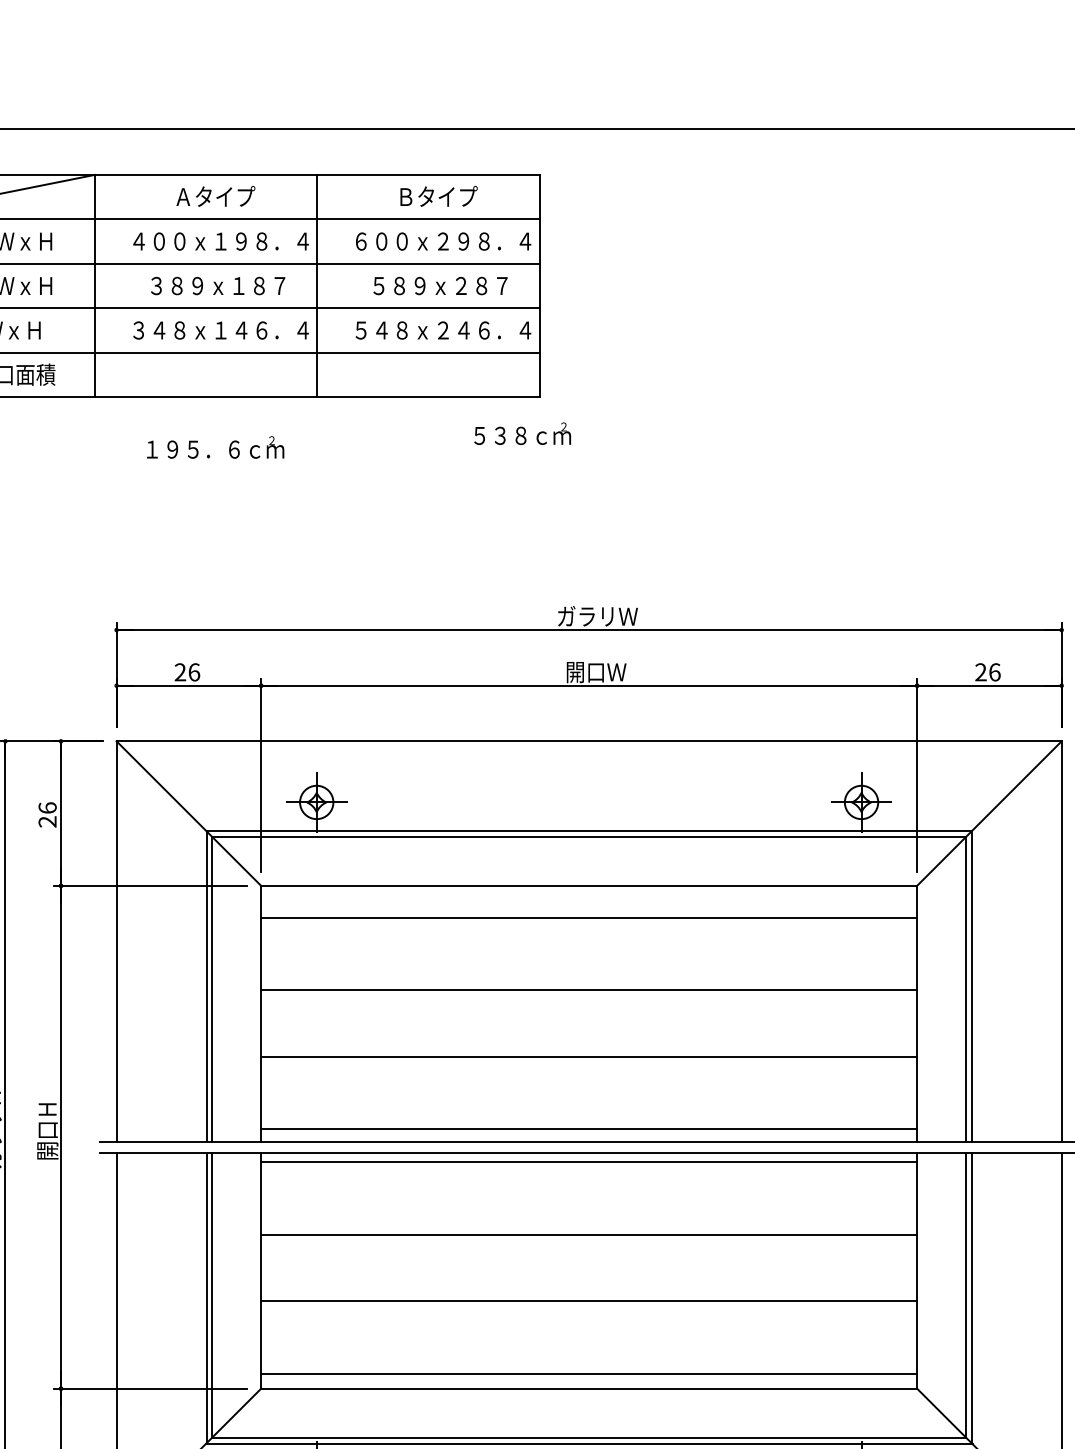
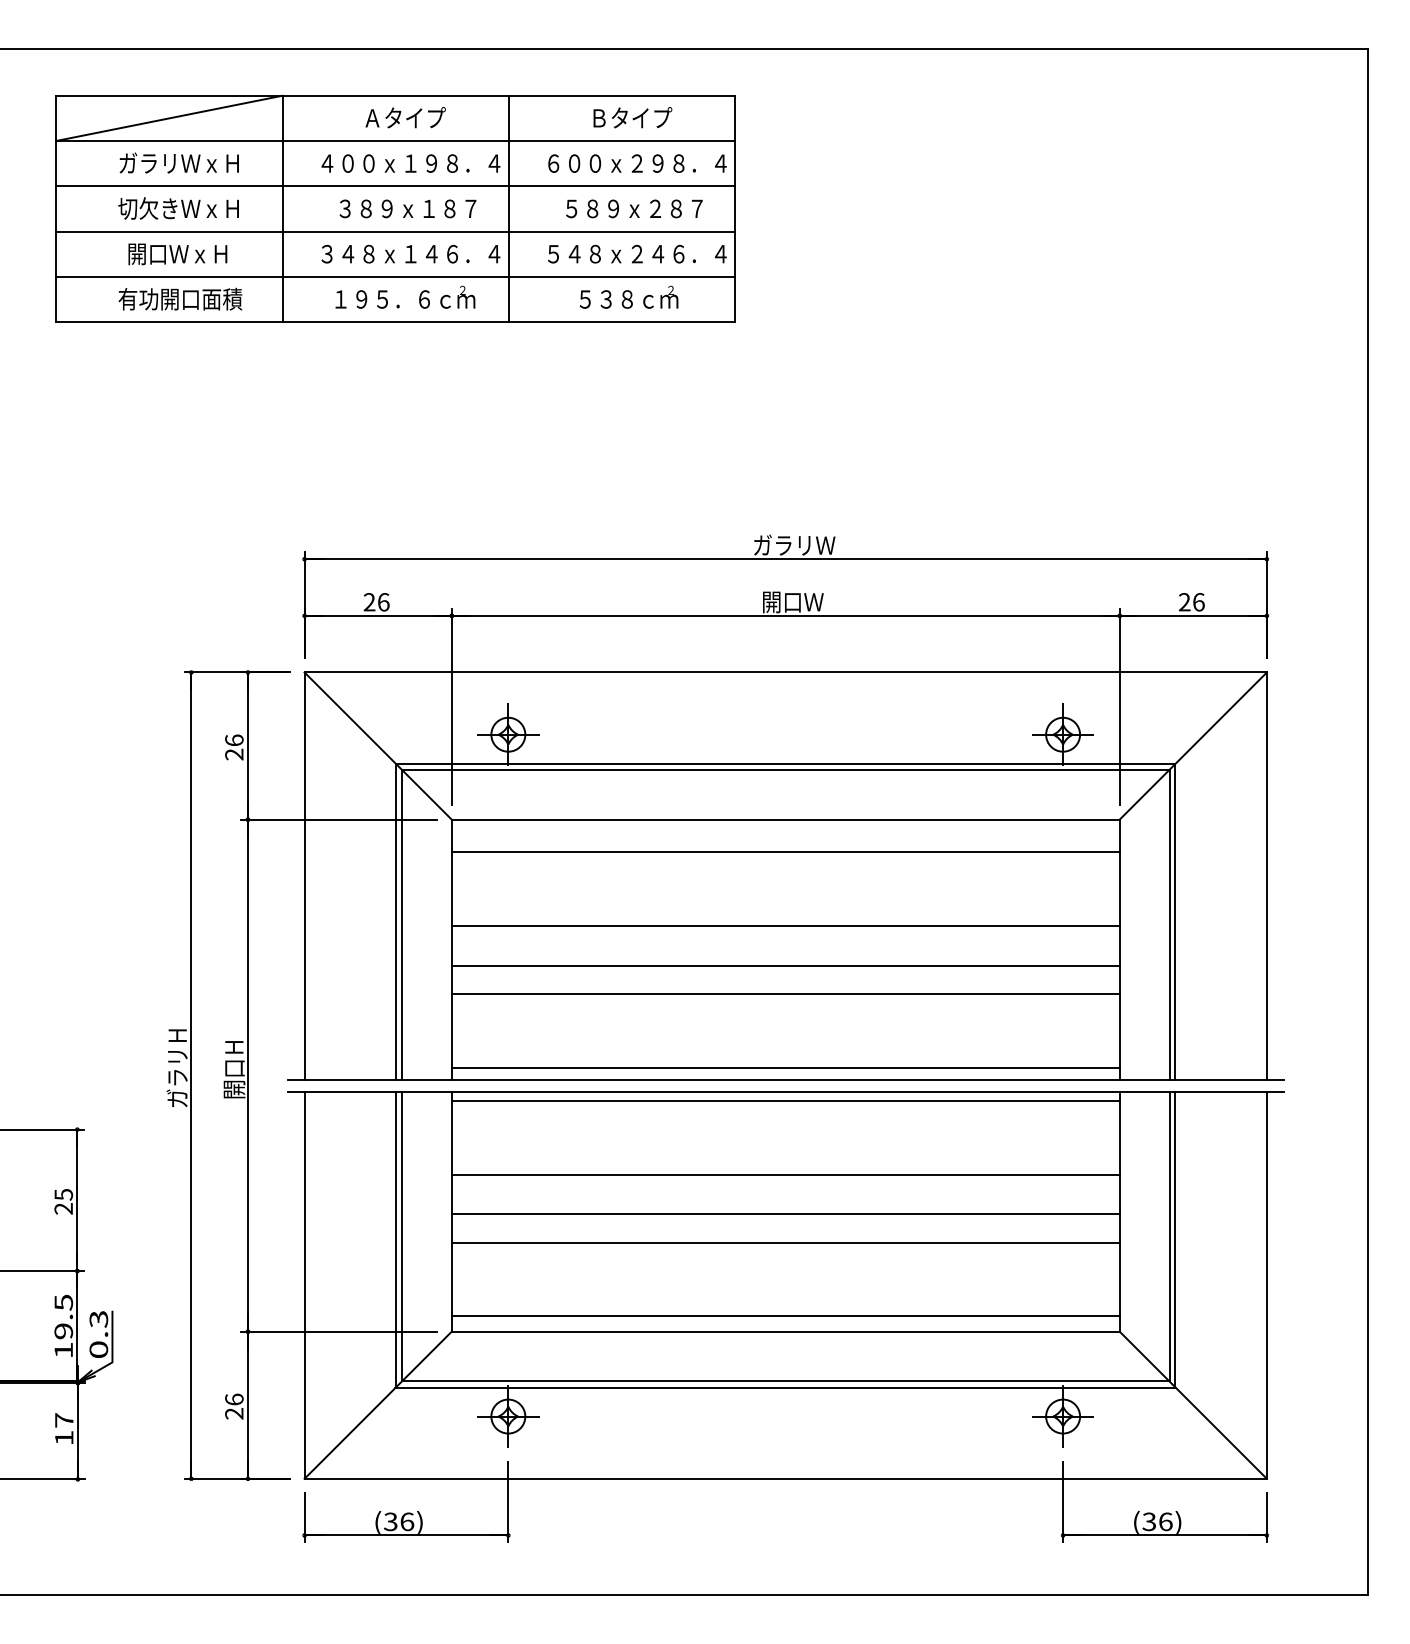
text: (522, 432) -> (628, 296), moved
text: (215, 446) -> (405, 296), moved
line: (588, 1029) -> (785, 965), added
line: (588, 1273) -> (785, 1214), added

